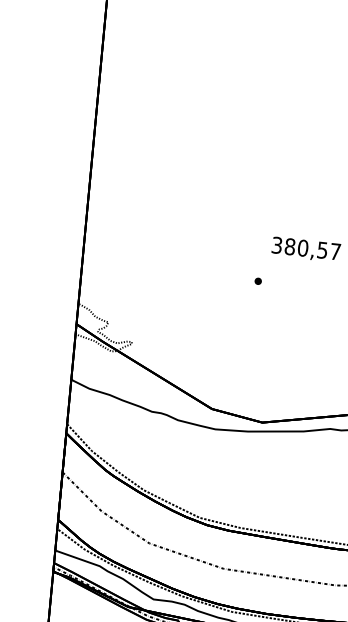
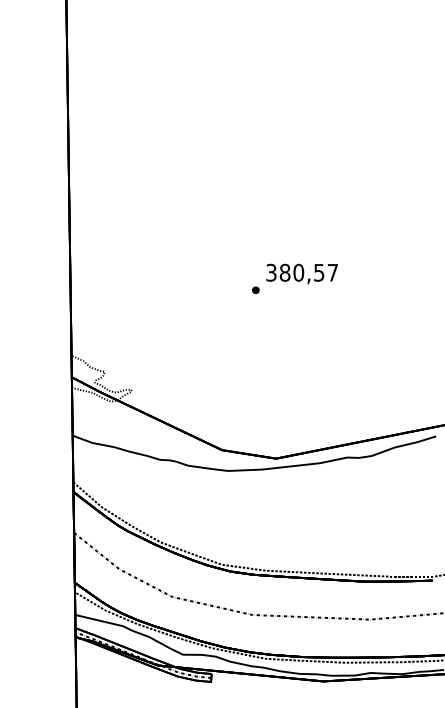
part: (257, 281) -> (255, 290), moved

